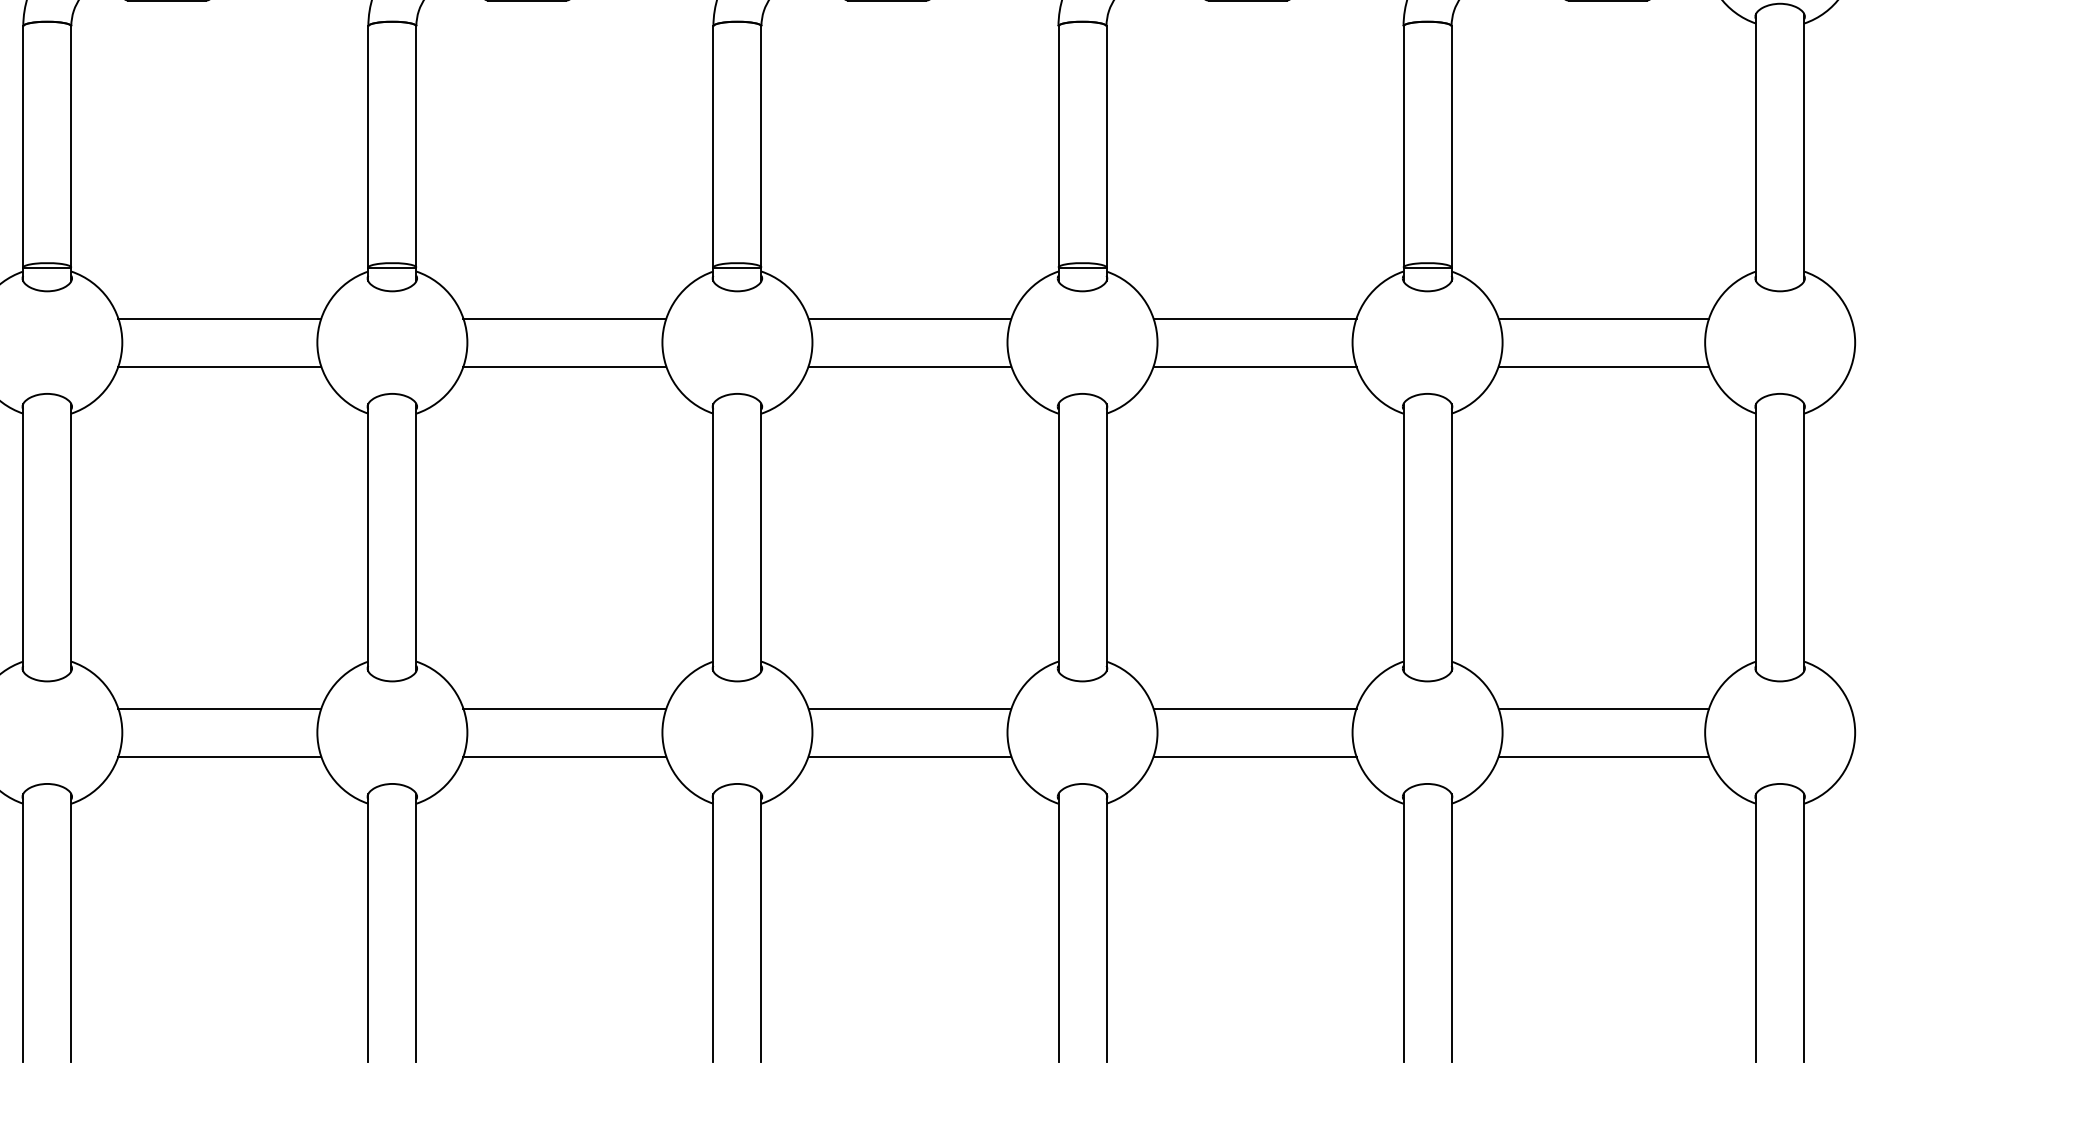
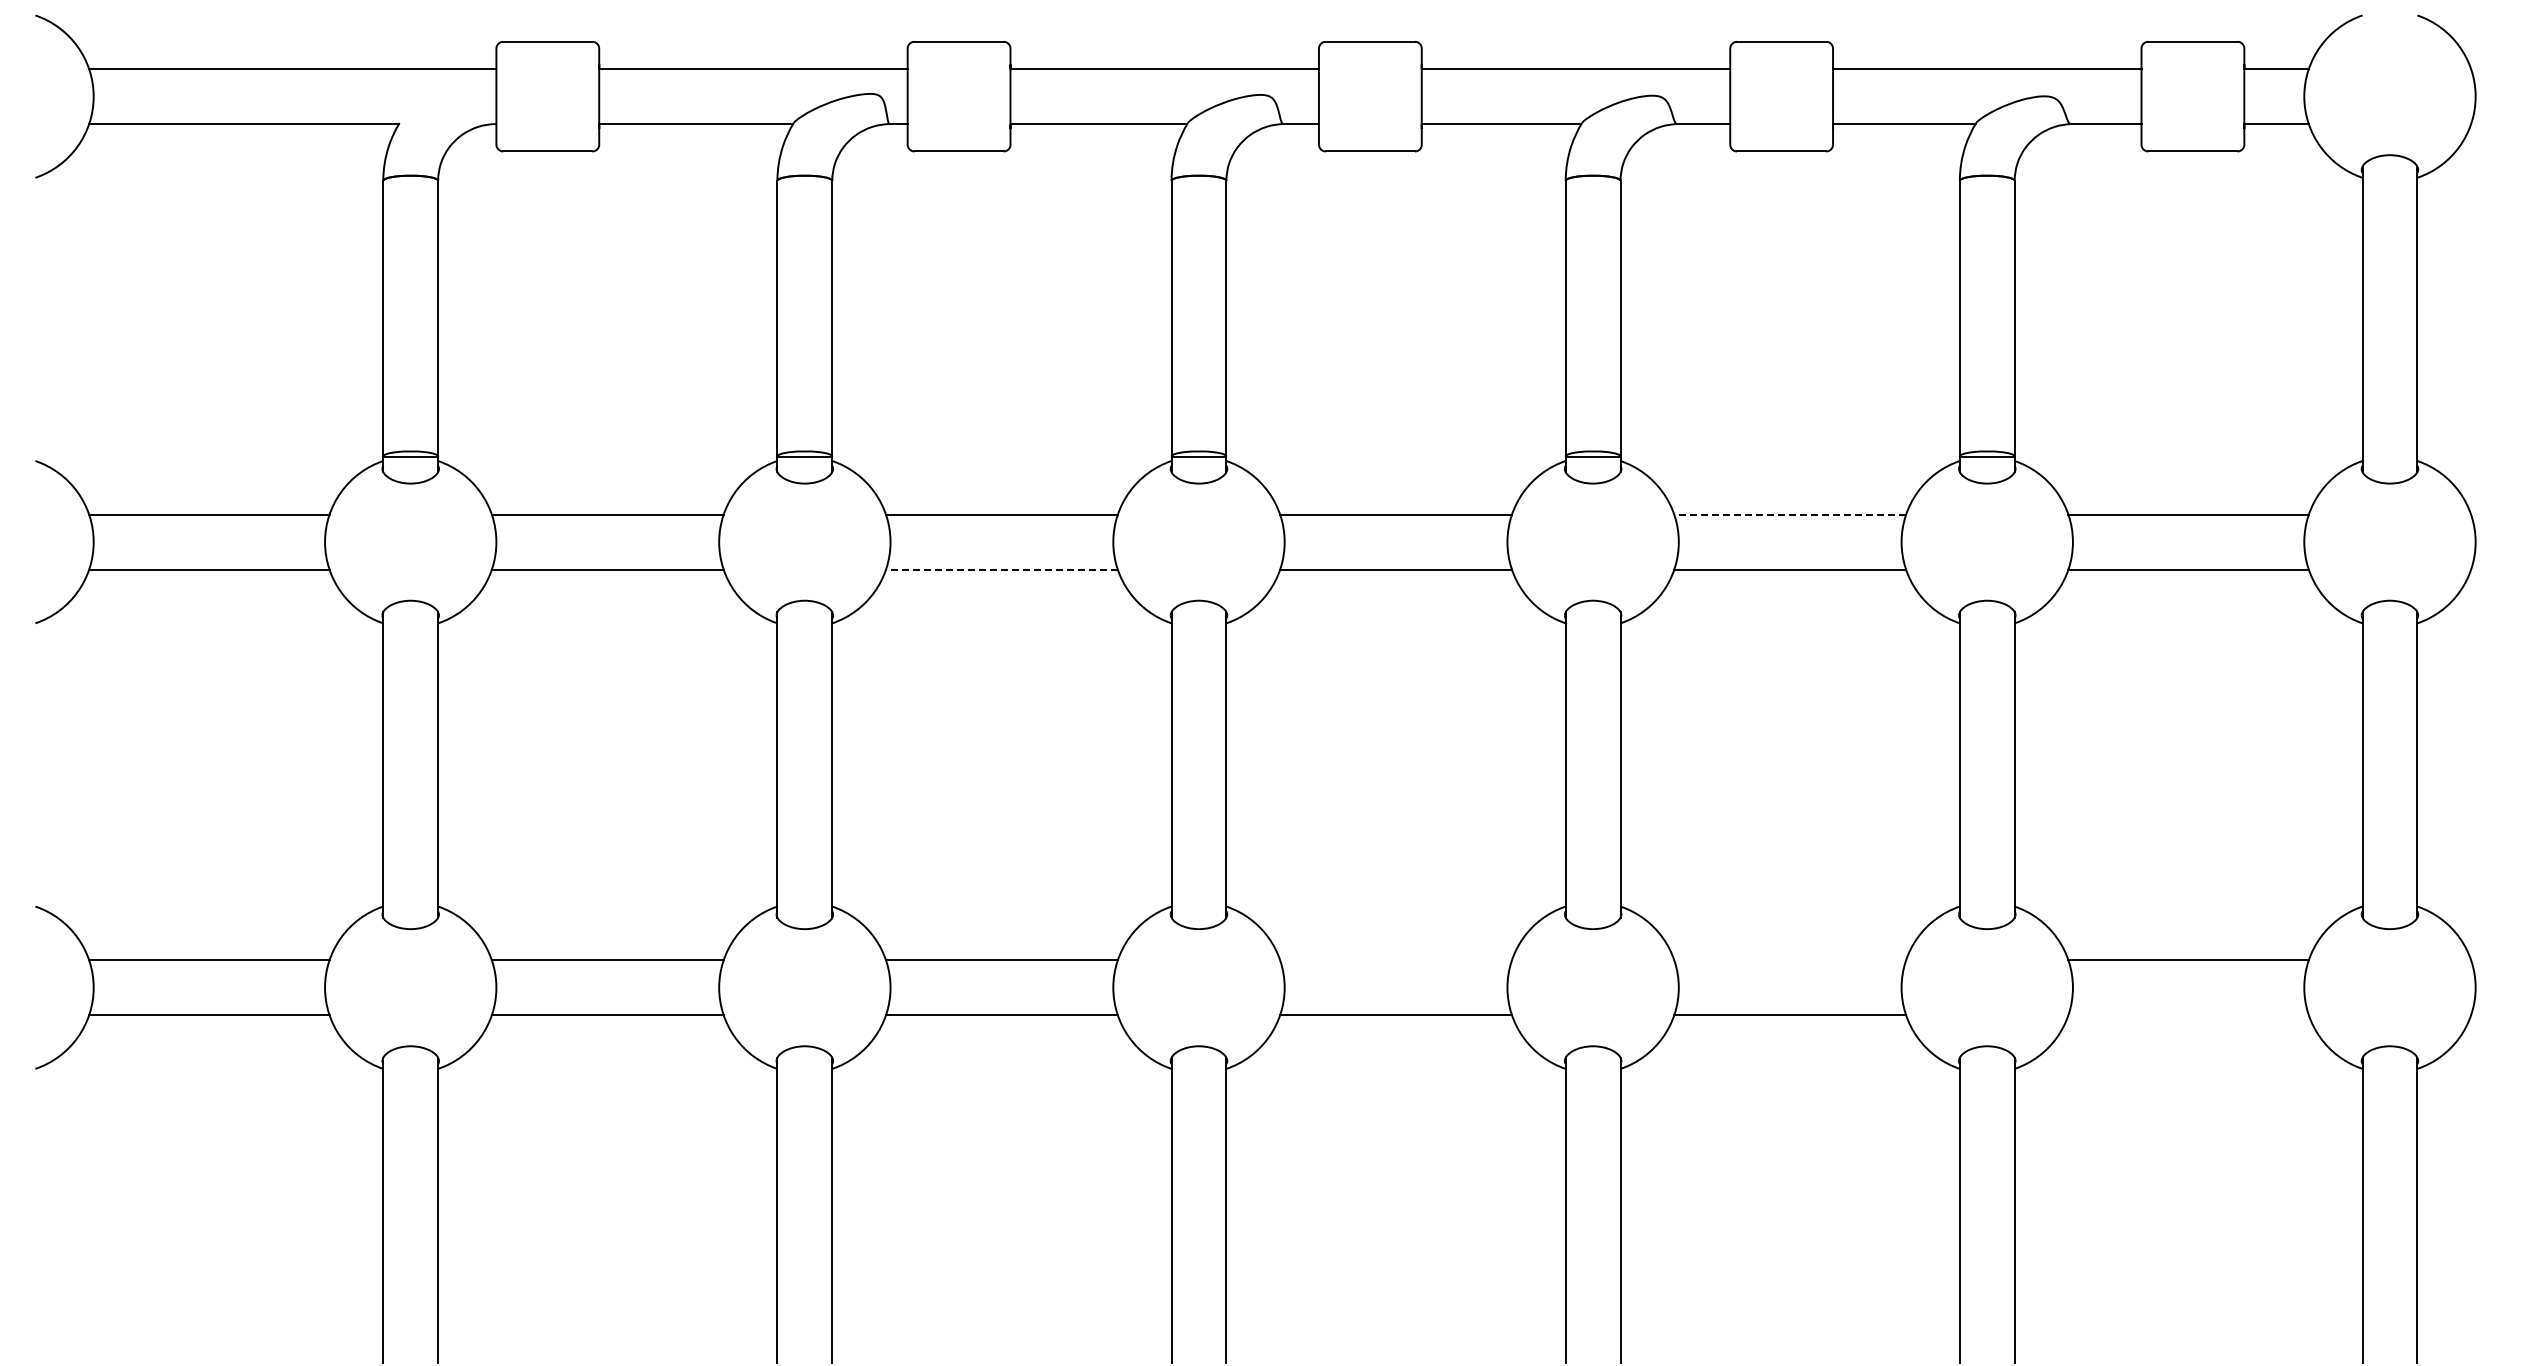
line: (1255, 318) -> (1790, 514), solid -> dashed
line: (564, 366) -> (1001, 569), solid -> dashed
line: (909, 708) -> (1395, 960), removed
line: (1255, 708) -> (1790, 960), removed
line: (1603, 757) -> (2188, 1015), removed

